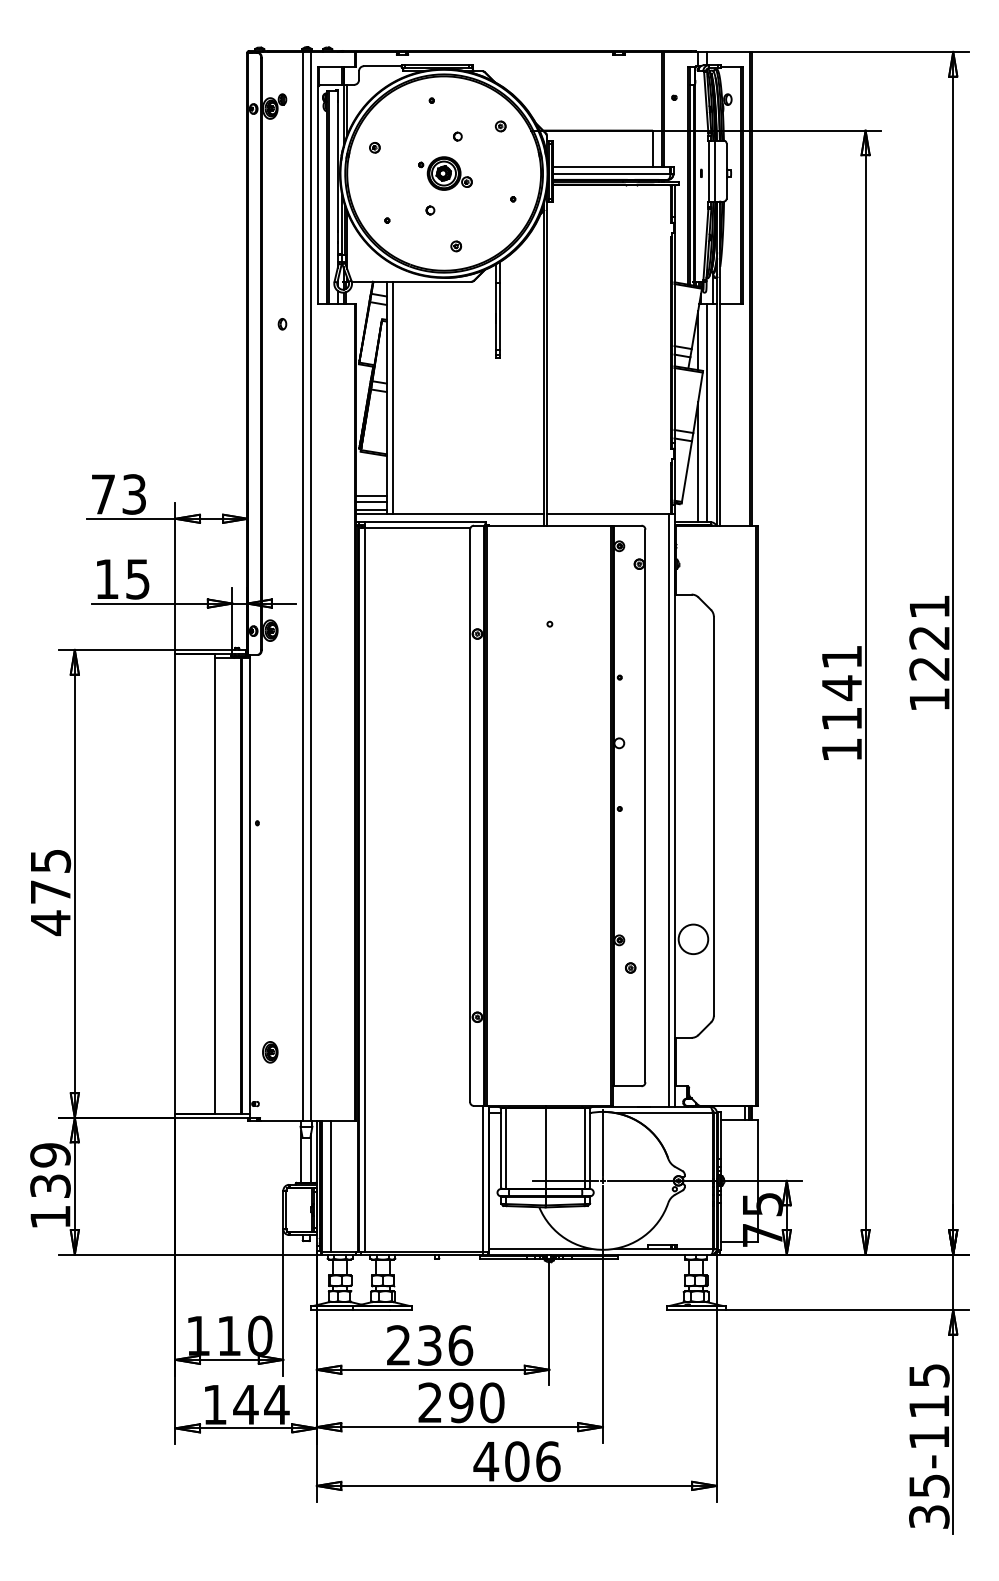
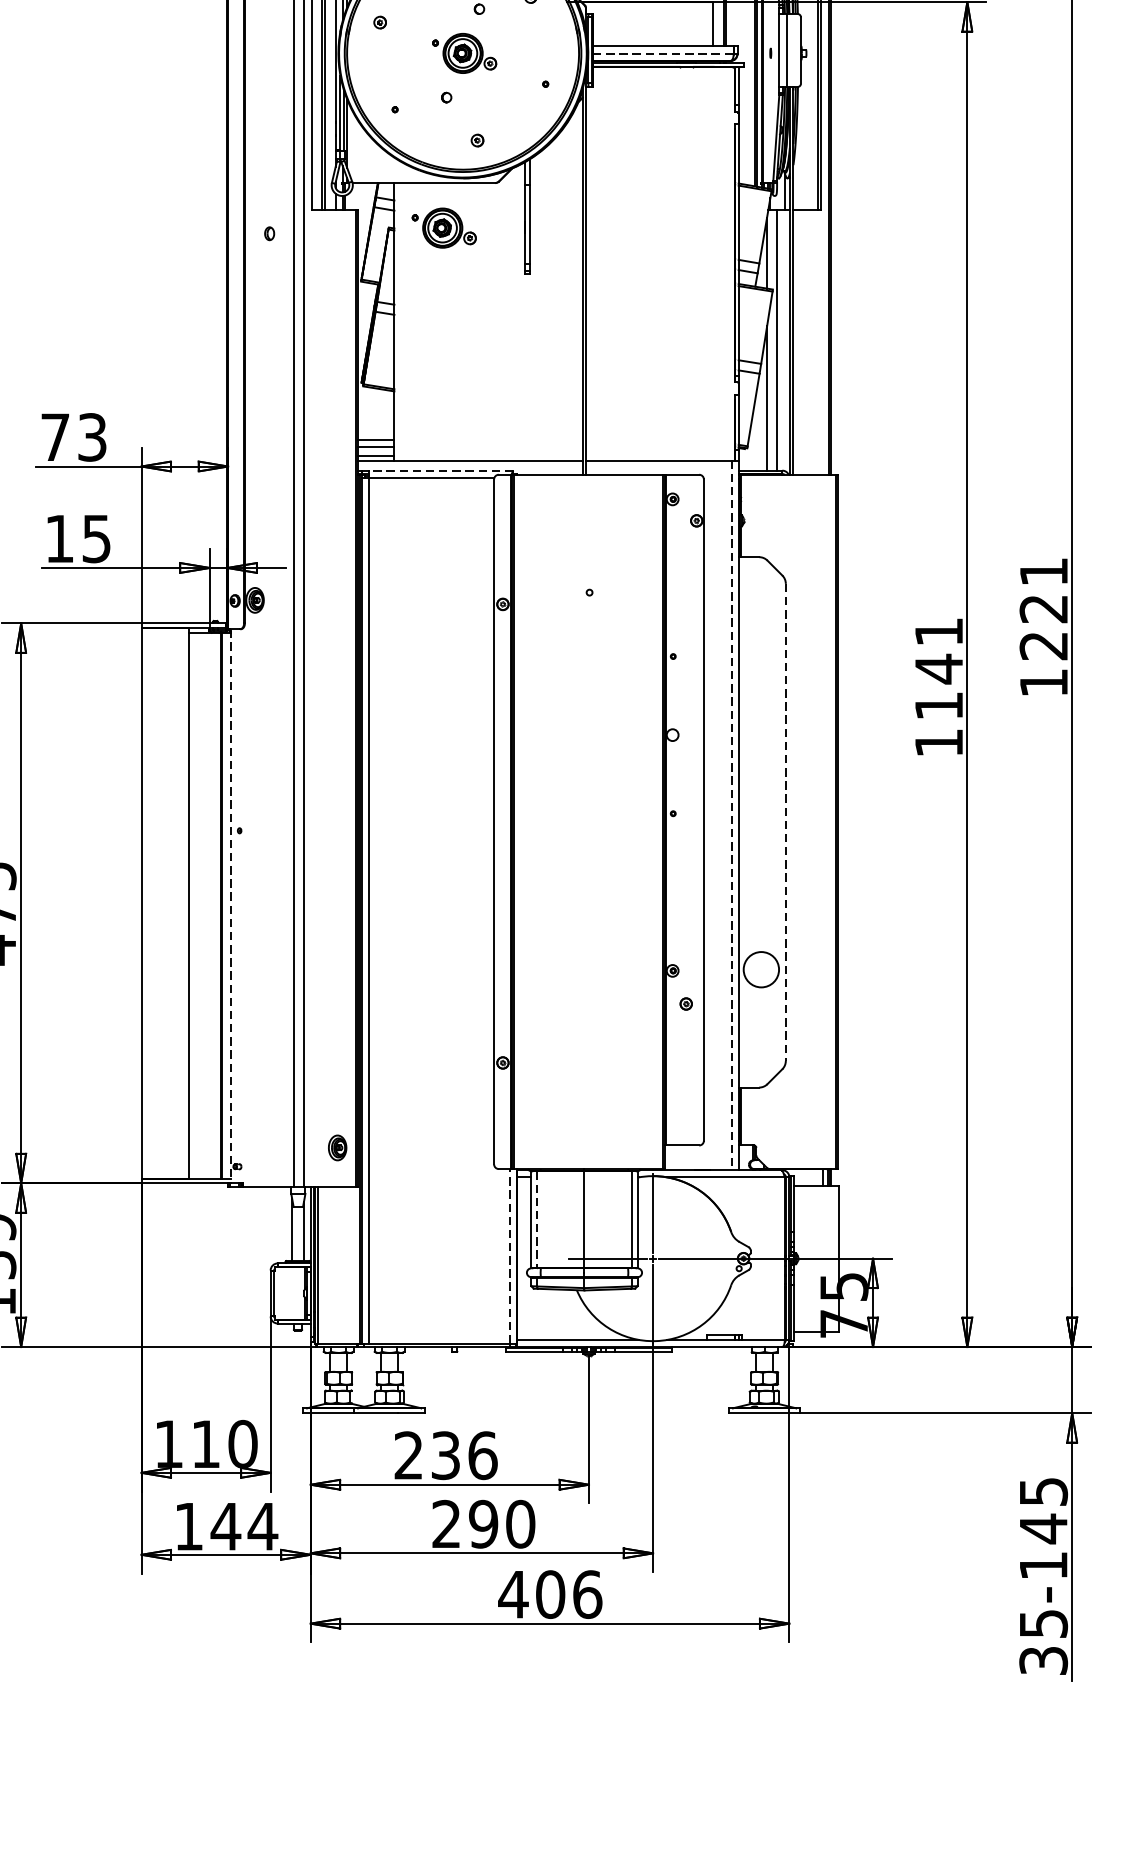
line: (611, 173) -> (663, 53), solid -> dashed
part: (428, 319) -> (444, 228), added
line: (392, 397) -> (401, 321), removed
line: (425, 522) -> (440, 470), solid -> dashed
line: (668, 810) -> (731, 815), solid -> dashed
line: (713, 816) -> (785, 822), solid -> dashed
line: (249, 886) -> (230, 906), solid -> dashed
part: (270, 1052) -> (337, 1148), moved
line: (505, 1148) -> (536, 1219), solid -> dashed
line: (483, 1178) -> (510, 1255), solid -> dashed
line: (331, 1185) -> (328, 1264), removed
text: (928, 1406) -> (1042, 1528), 35-115 -> 35-145

